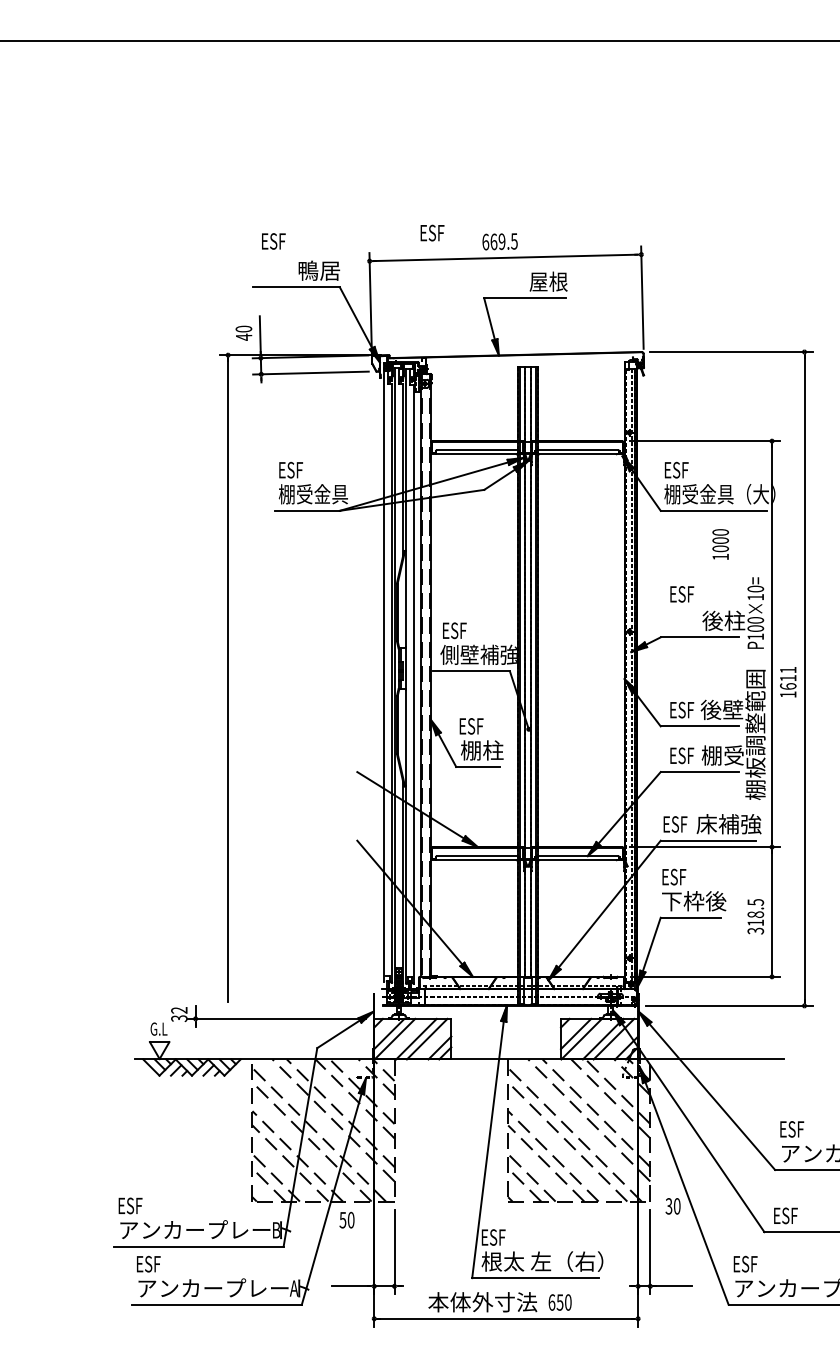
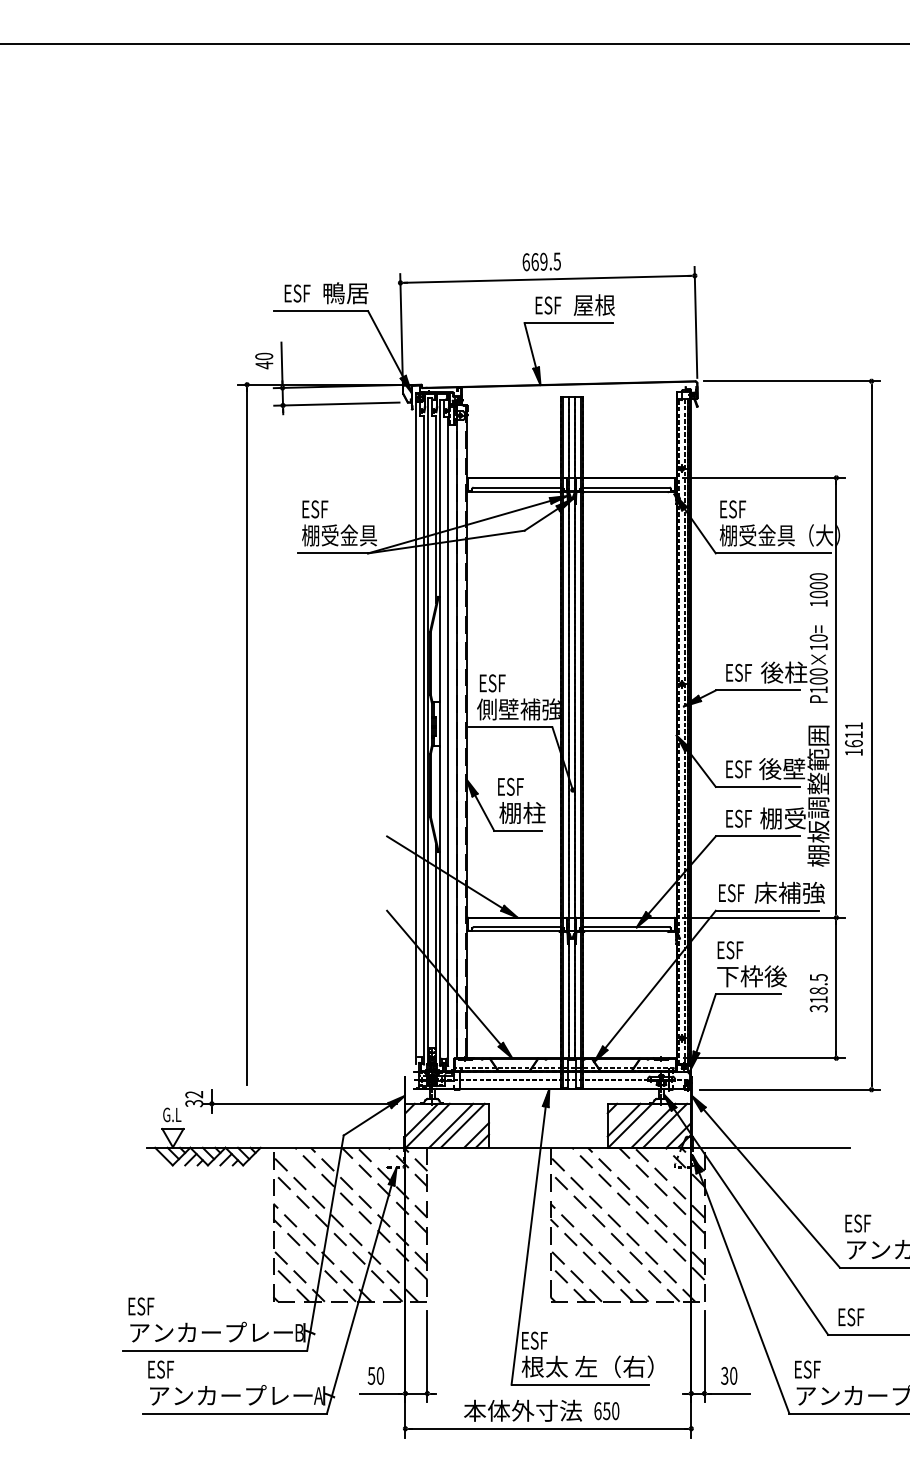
text: (432, 233) -> (548, 305), moved
text: (273, 241) -> (297, 293), moved
text: (720, 544) -> (818, 589), moved
text: (681, 594) -> (738, 672), moved
text: (673, 1205) -> (729, 1375), moved
text: (346, 1219) -> (375, 1375), moved

